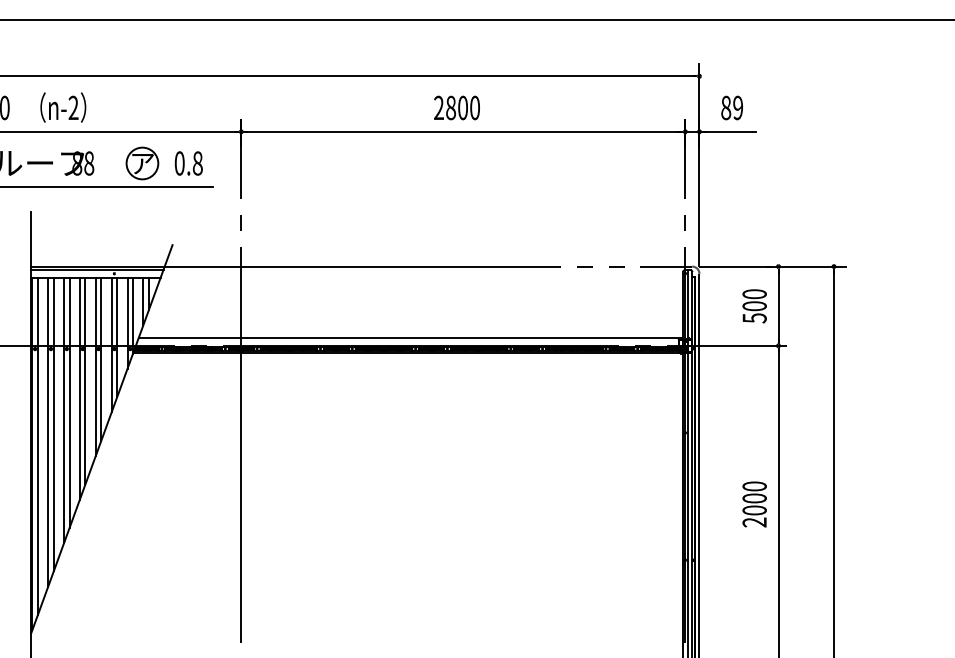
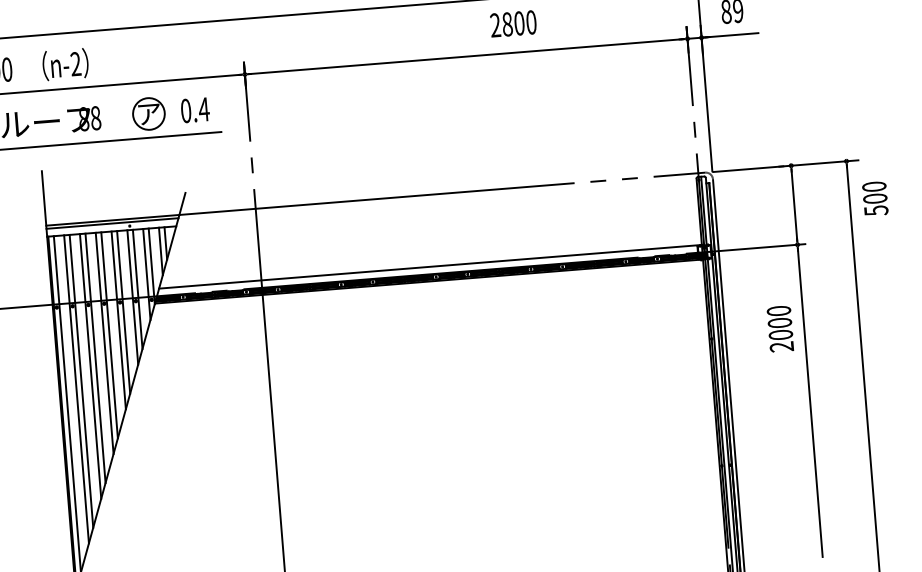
text: (456, 107) -> (512, 23), moved
text: (197, 163) -> (203, 109), 0.8 -> 0.4
text: (754, 306) -> (875, 199), moved
text: (754, 504) -> (780, 329), moved

